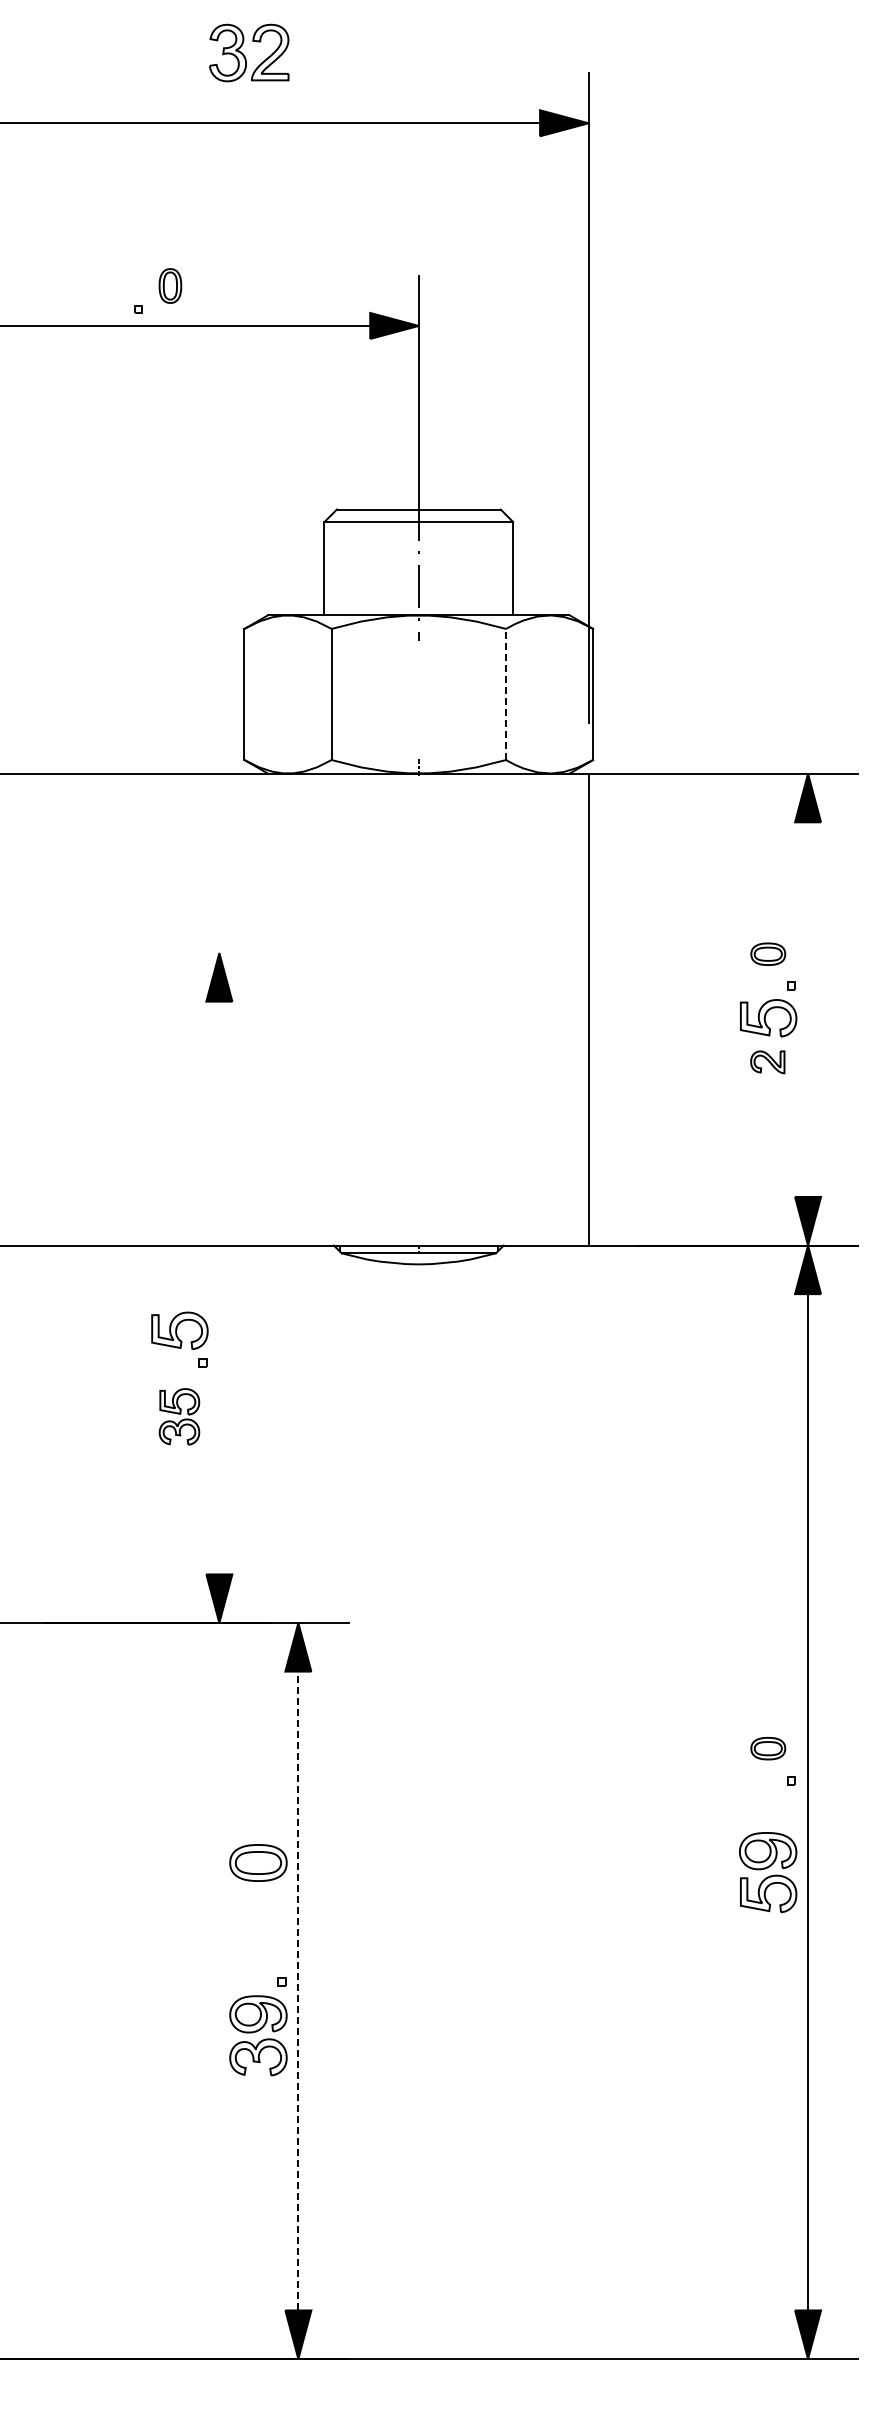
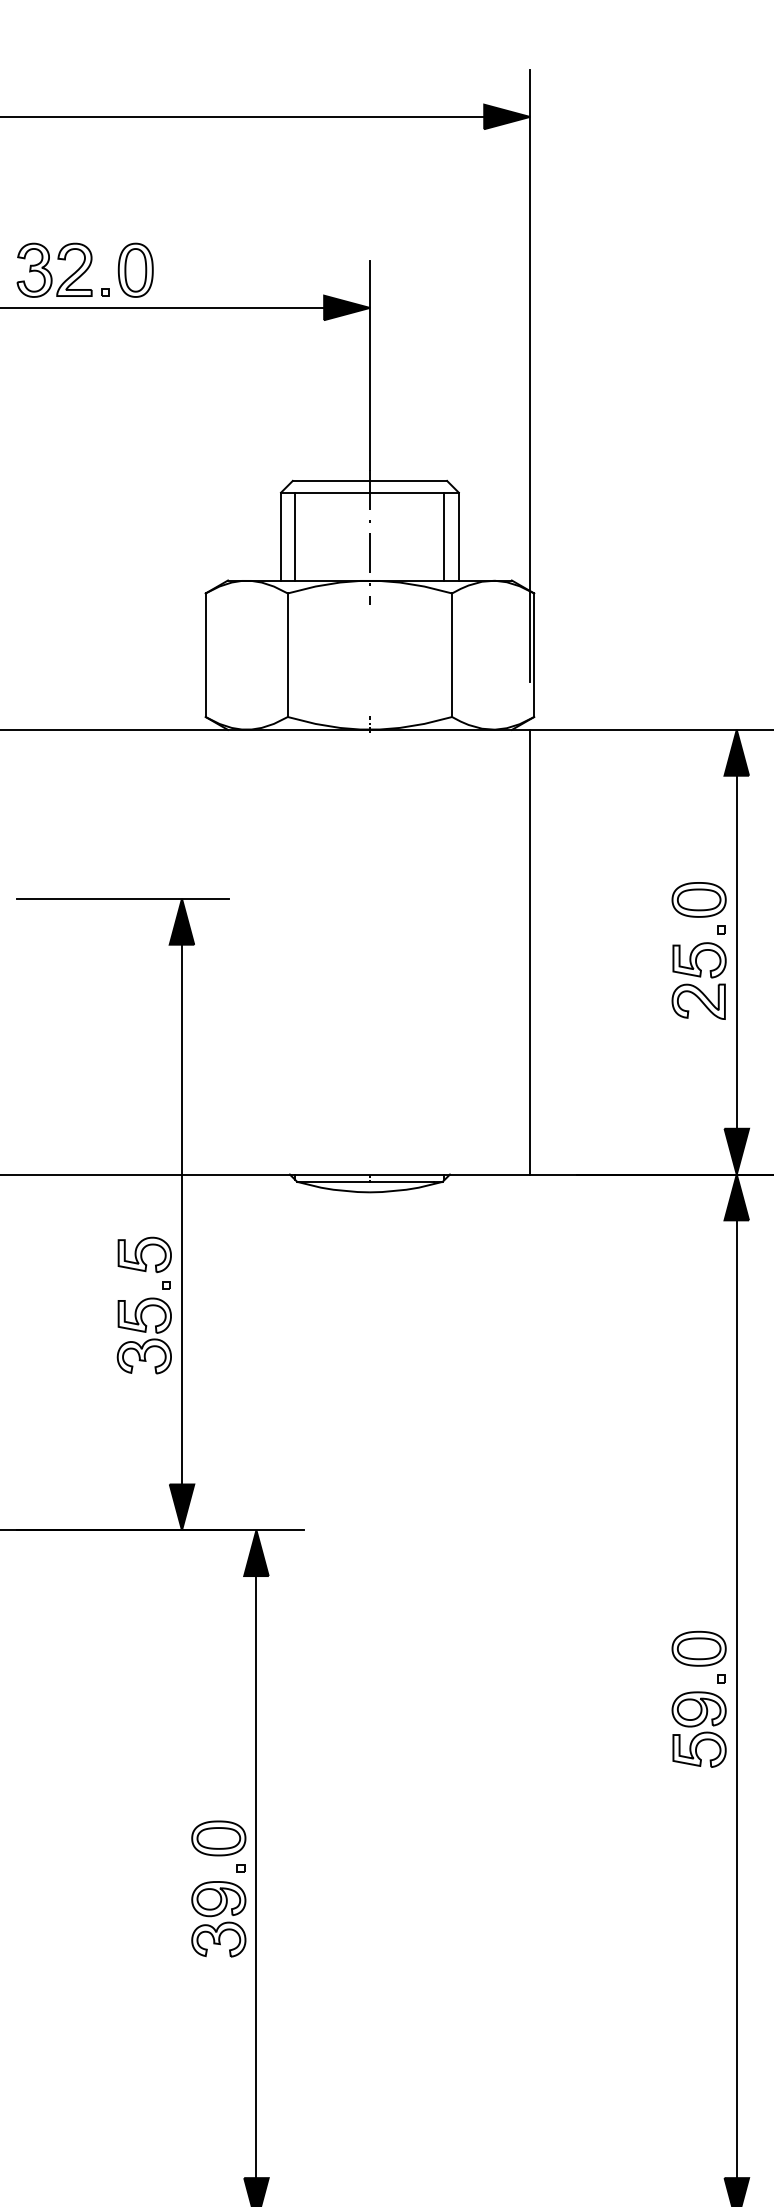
part: (249, 52) -> (54, 269), moved
part: (170, 285) -> (135, 269), size x1.67
line: (339, 568) -> (295, 536), added
line: (497, 568) -> (444, 536), added
line: (505, 694) -> (451, 655), dashed -> solid
line: (156, 953) -> (122, 899), added
part: (768, 954) -> (699, 900), size x1.67
line: (808, 1009) -> (737, 952), added
part: (767, 1062) -> (698, 1002), size x1.67
line: (219, 1287) -> (182, 1214), added
part: (179, 1416) -> (144, 1335), size x1.43
part: (768, 1748) -> (699, 1648), size x1.67
part: (258, 1862) -> (218, 1837), moved
part: (768, 1872) -> (699, 1729), moved
line: (298, 1990) -> (256, 1876), dashed -> solid

